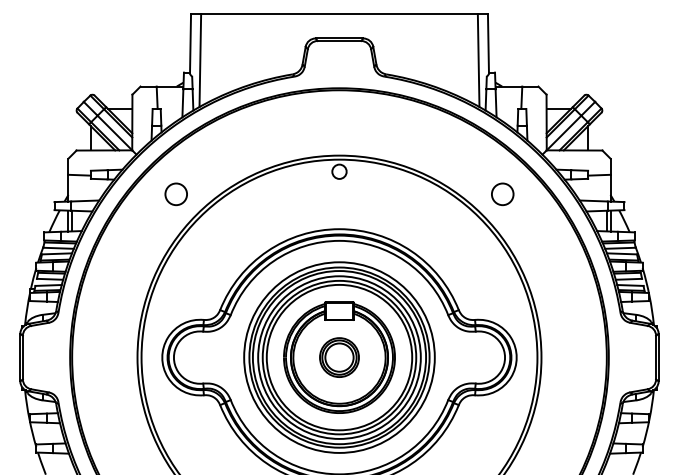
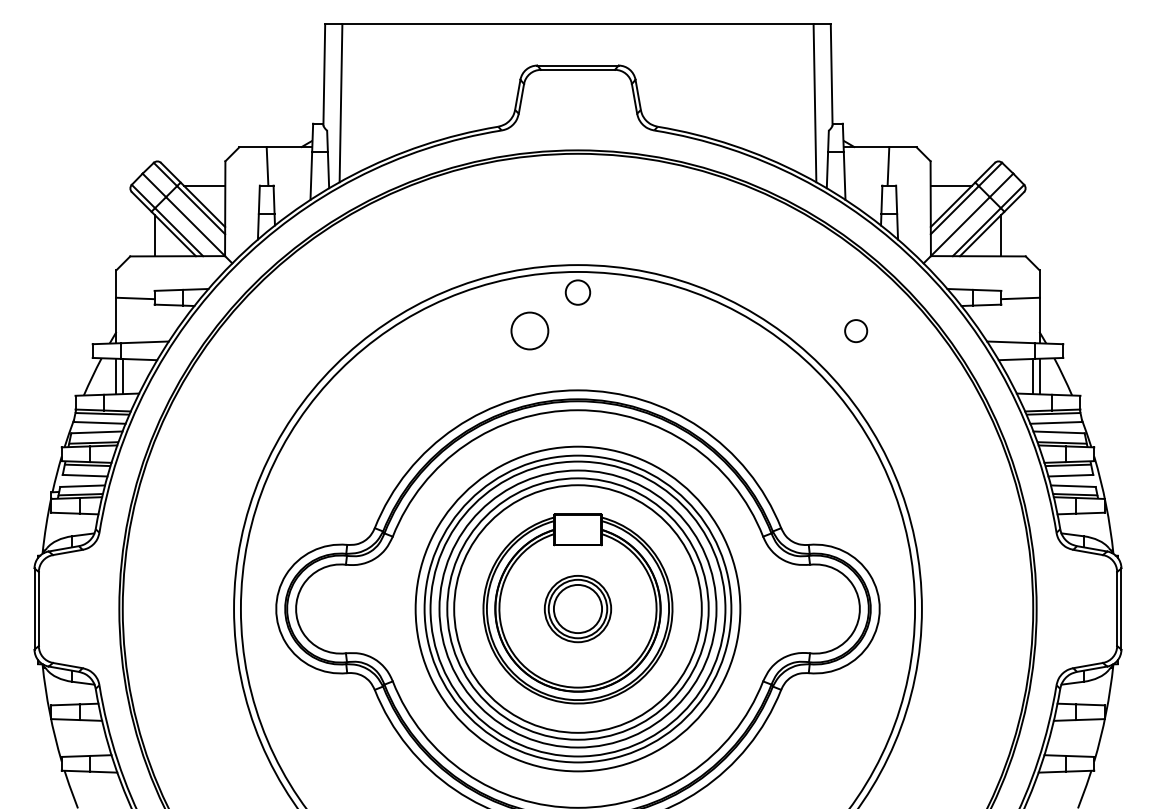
circle: (175, 194) -> (528, 331), moved
circle: (502, 194) -> (855, 331), size x0.6

